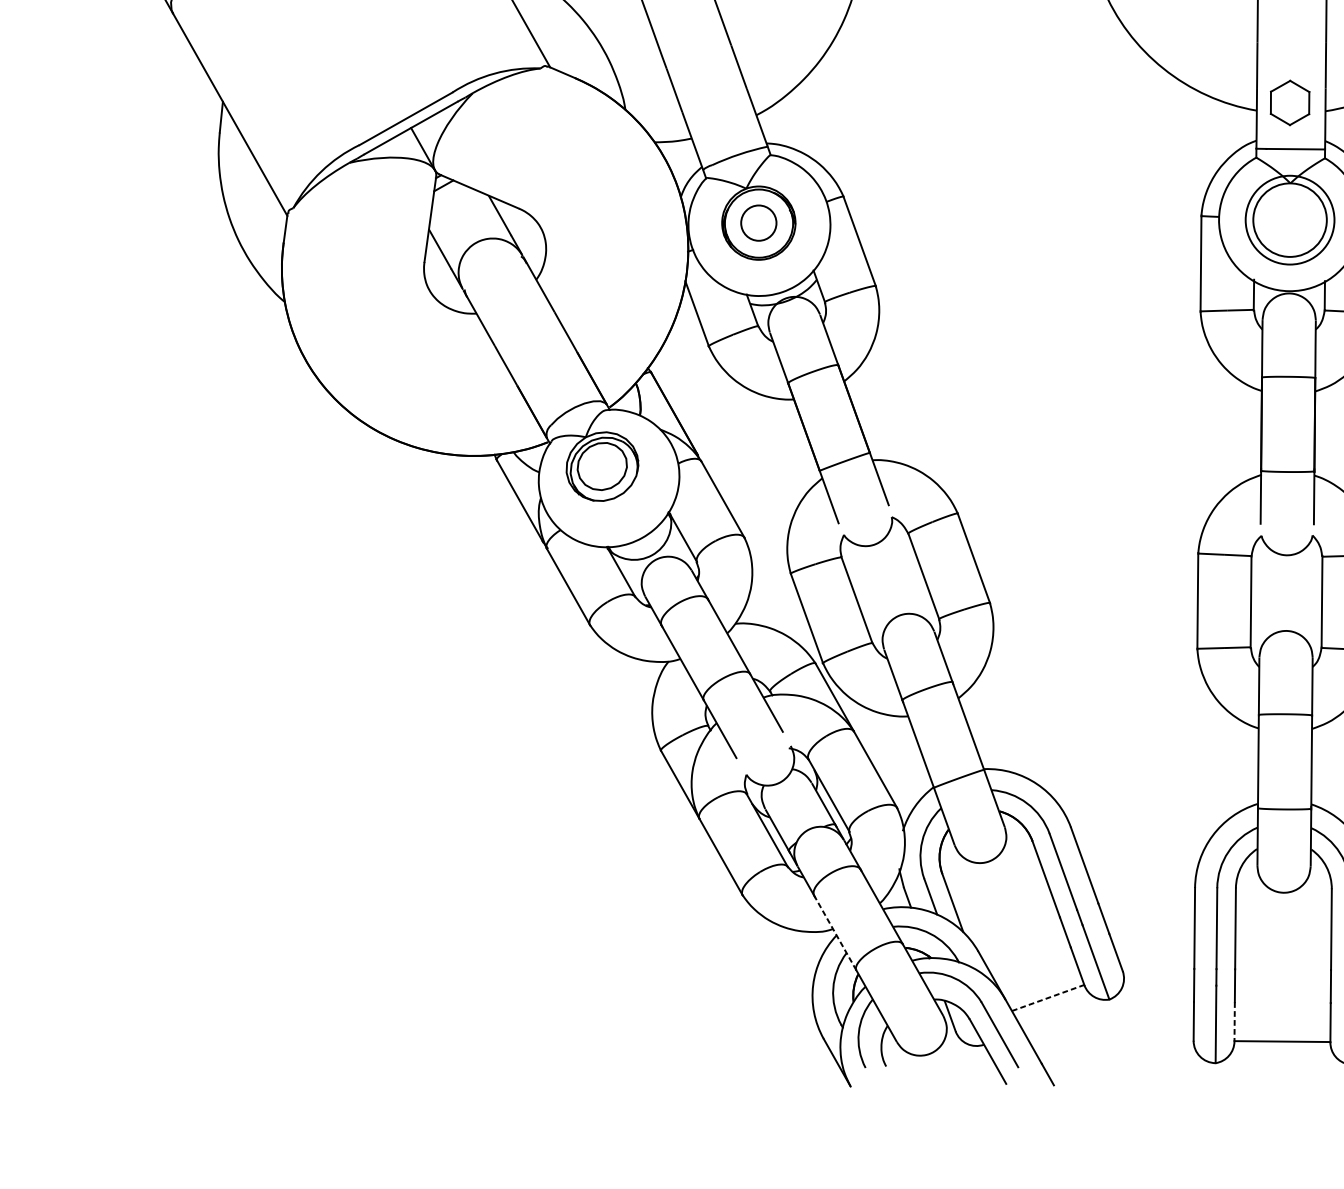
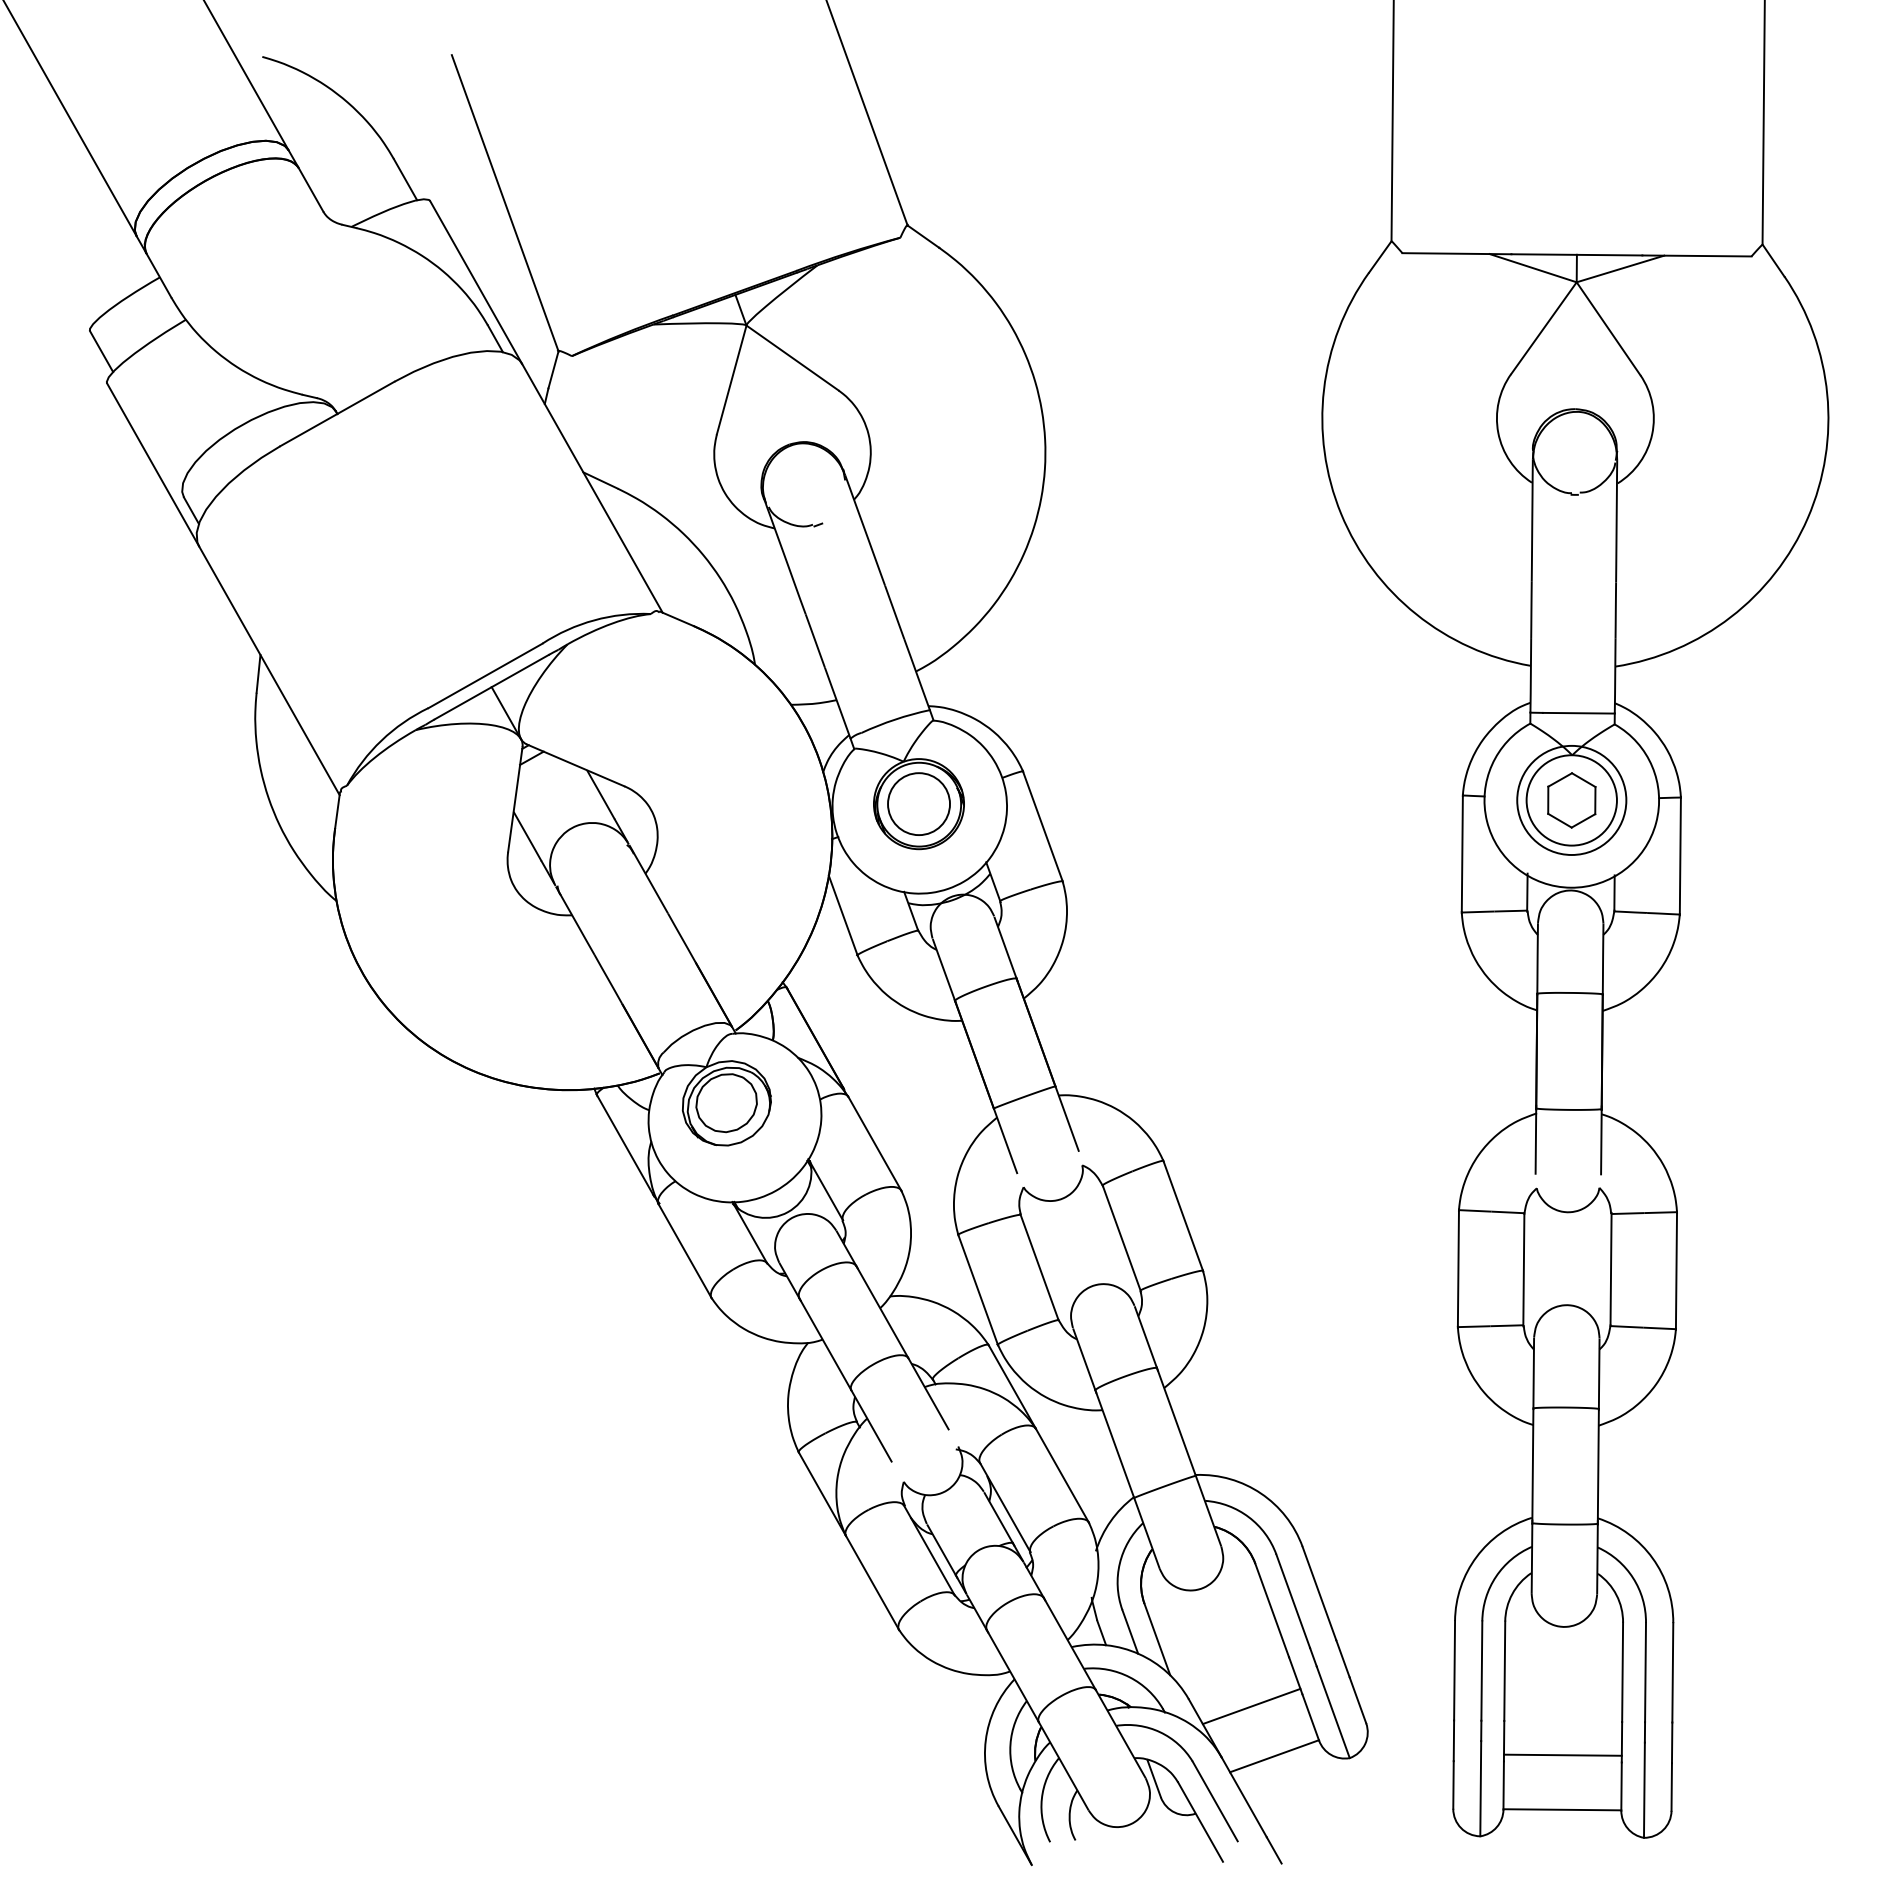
part: (1289, 103) -> (1571, 800), moved
circle: (758, 222) -> (918, 803), size x1.43
line: (835, 933) -> (1013, 1676), dashed -> solid
line: (1029, 957) -> (1251, 1706), added
line: (1282, 996) -> (1562, 1754), added
line: (1048, 998) -> (1274, 1756), dashed -> solid
line: (1234, 1021) -> (1503, 1785), dashed -> solid

